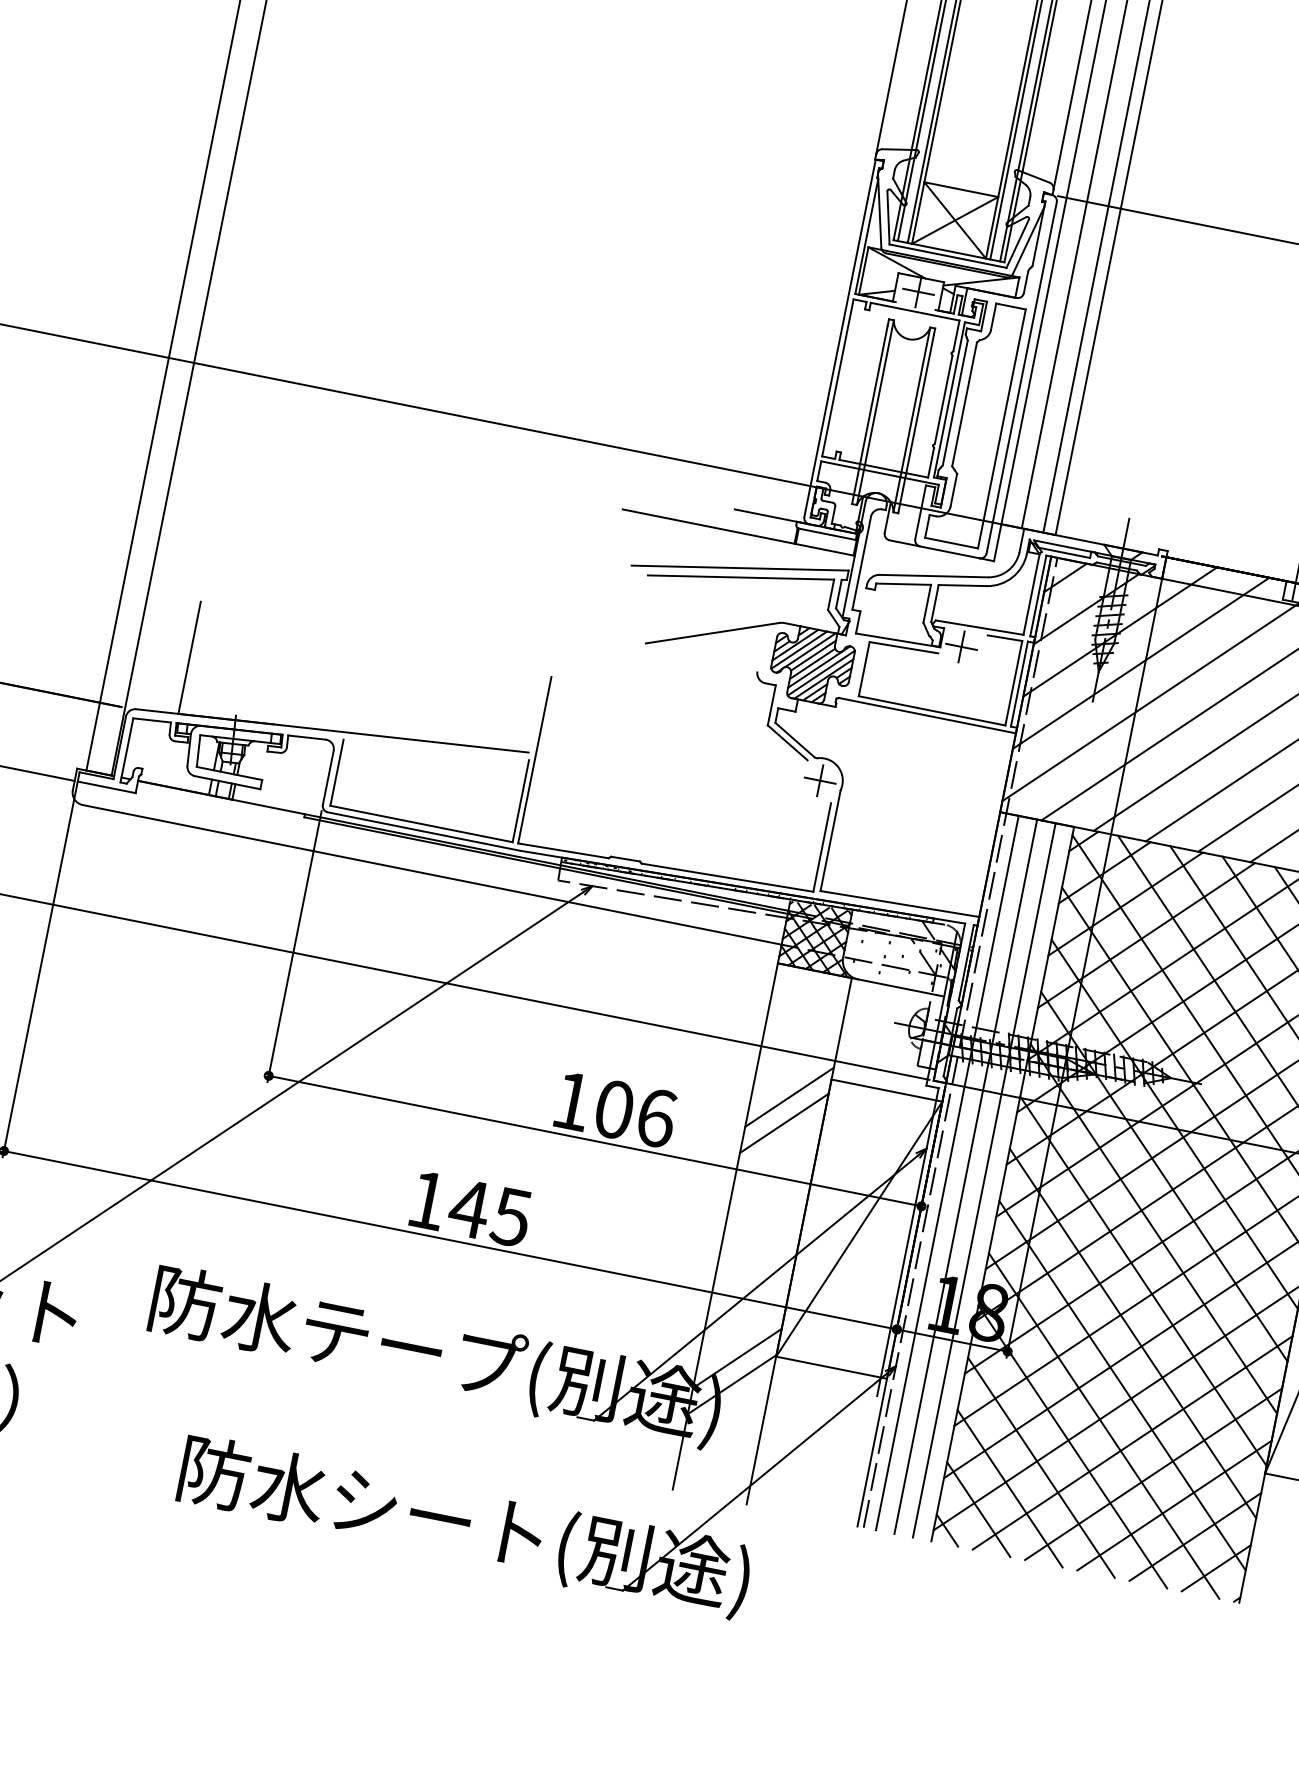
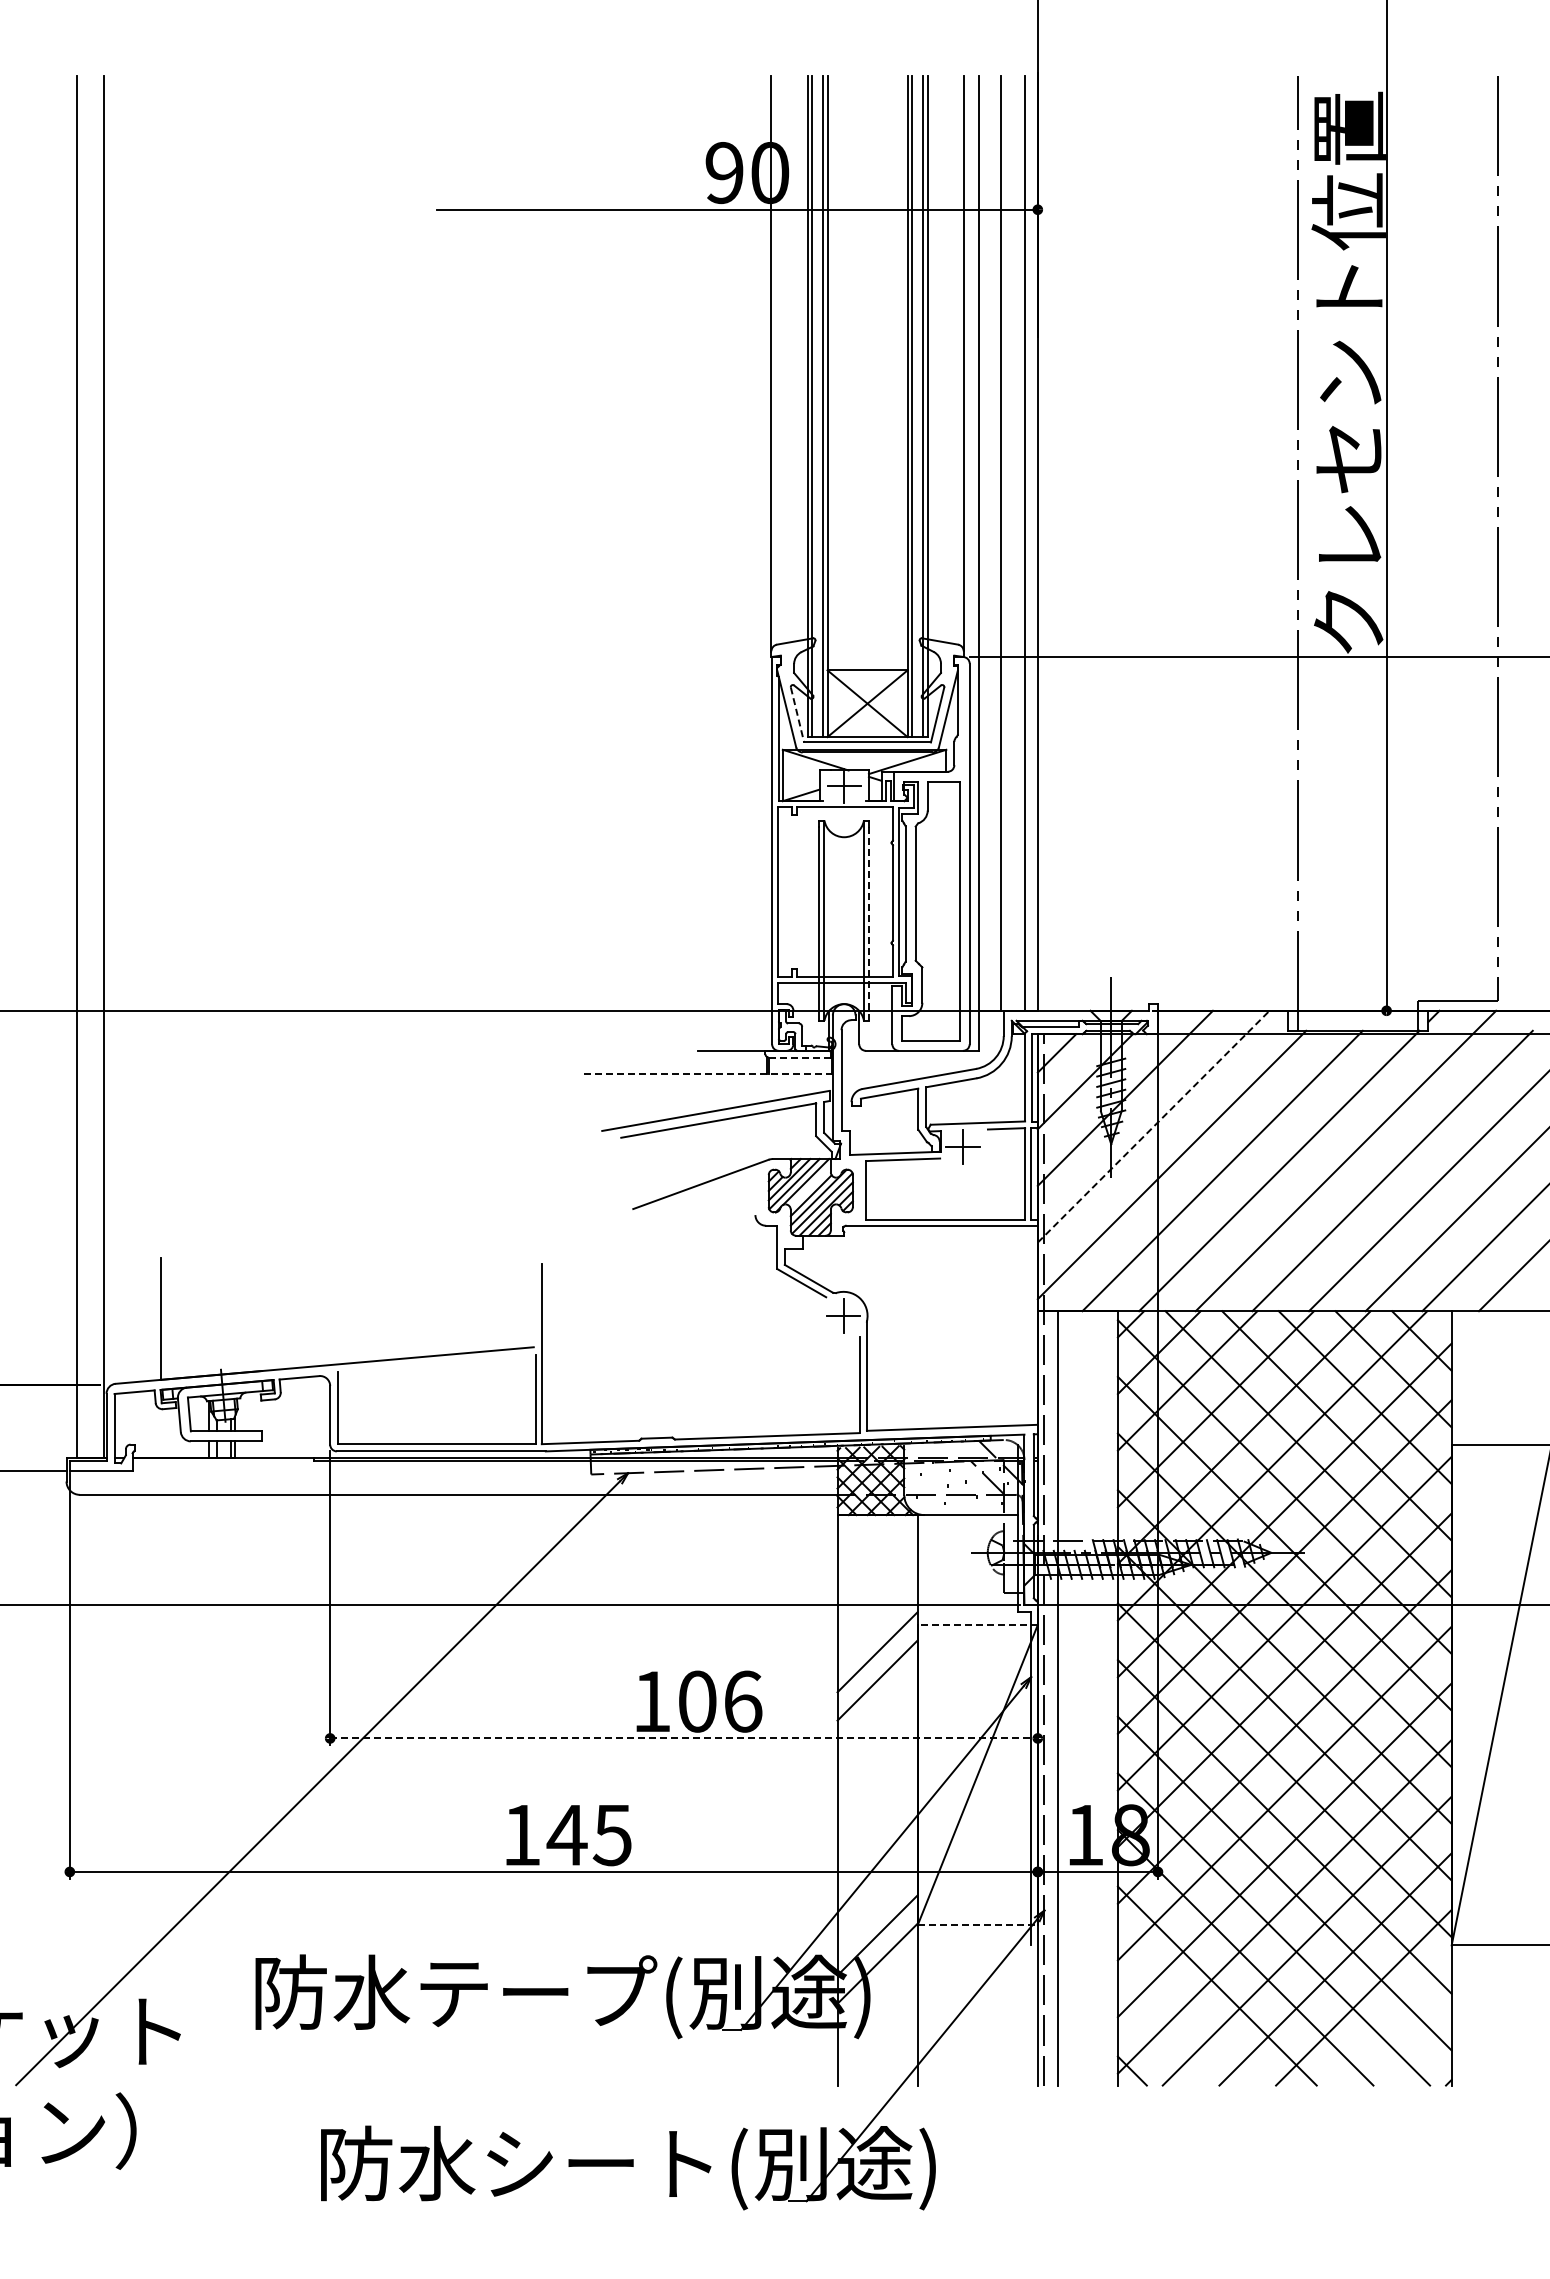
line: (888, 218) -> (797, 715), solid -> dashed
line: (916, 424) -> (869, 924), solid -> dashed
line: (739, 532) -> (707, 1074), solid -> dashed
line: (827, 534) -> (799, 1057), solid -> dashed
line: (813, 655) -> (810, 1186), removed
line: (1141, 663) -> (1153, 1126), solid -> dashed
line: (886, 1091) -> (977, 1625), solid -> dashed
line: (595, 1141) -> (684, 1738), solid -> dashed
line: (965, 1176) -> (1077, 1698), removed
line: (983, 1180) -> (1097, 1698), removed
line: (832, 1367) -> (978, 1925), solid -> dashed
line: (1009, 1488) -> (1188, 2014), removed
line: (978, 1509) -> (1160, 2042), removed
line: (1194, 1536) -> (1391, 2025), removed
line: (1216, 1568) -> (1420, 2054), removed

